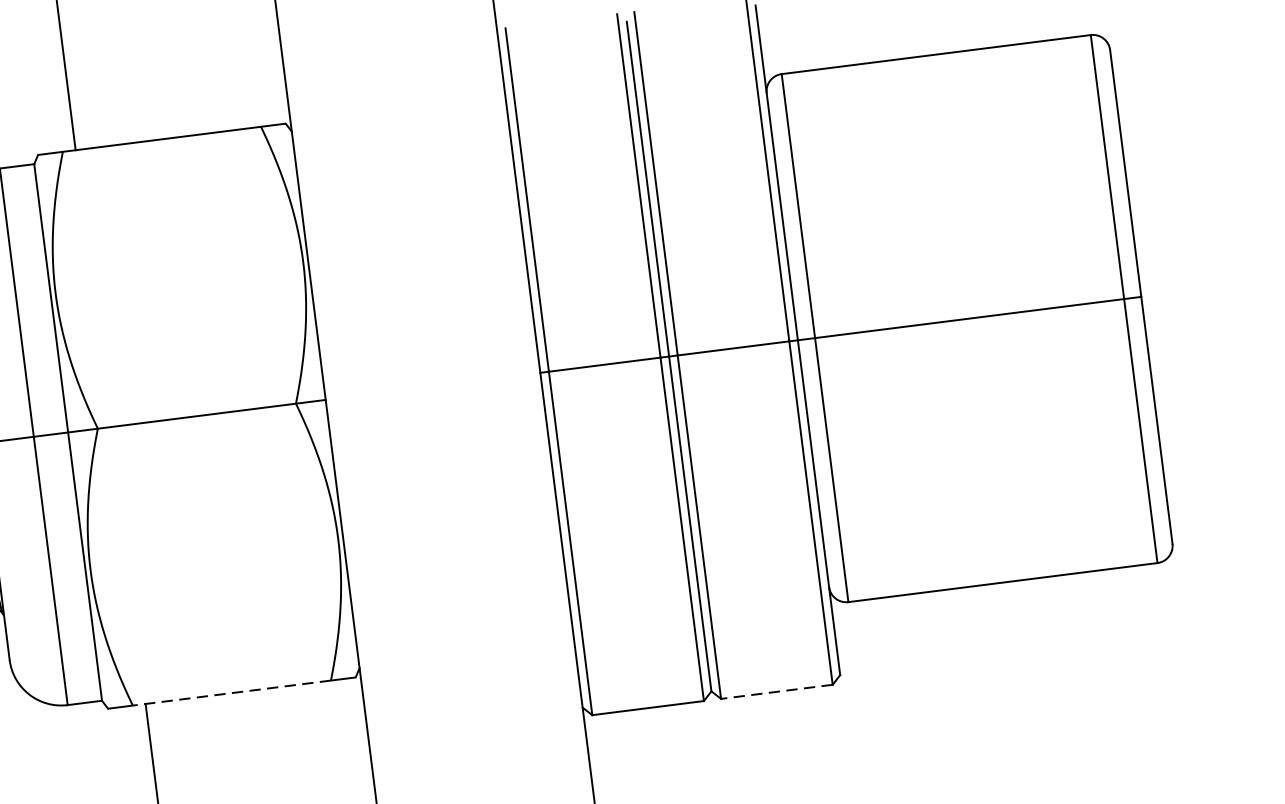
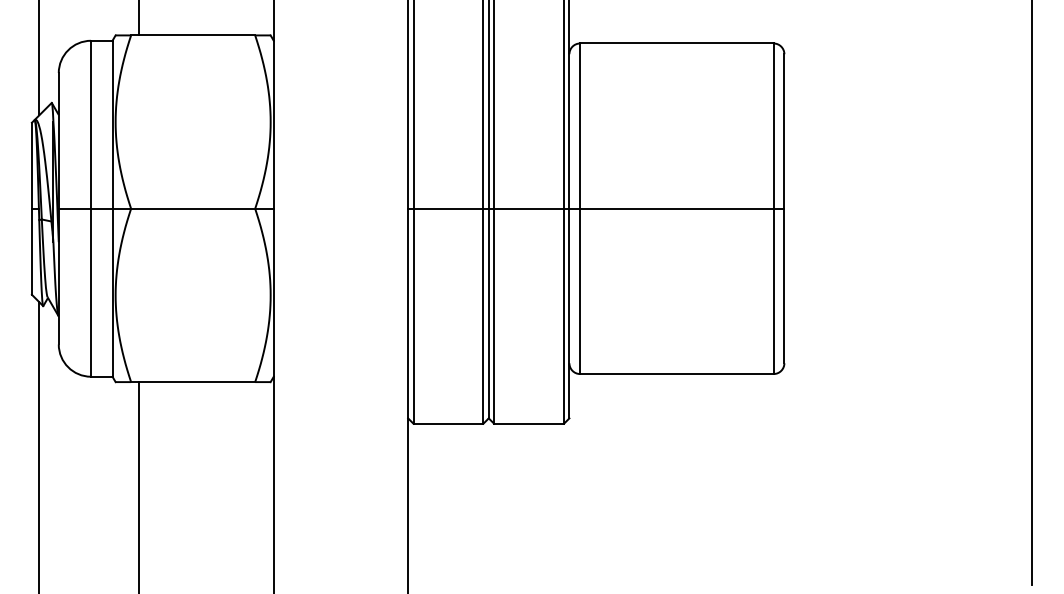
line: (777, 691) -> (529, 423), dashed -> solid
line: (230, 693) -> (192, 382), dashed -> solid

